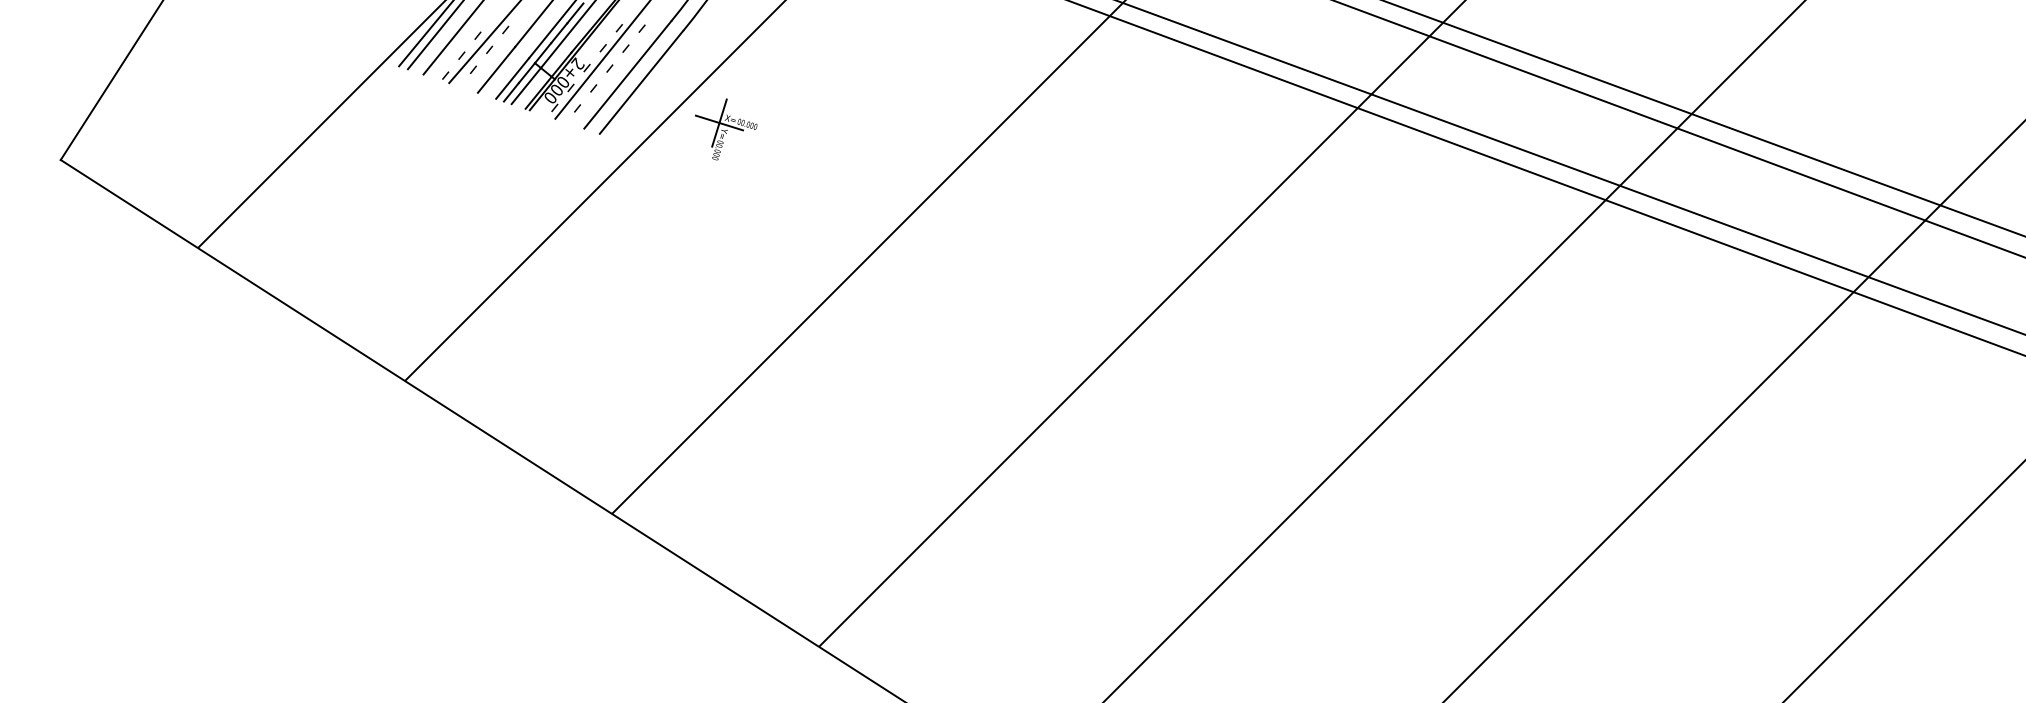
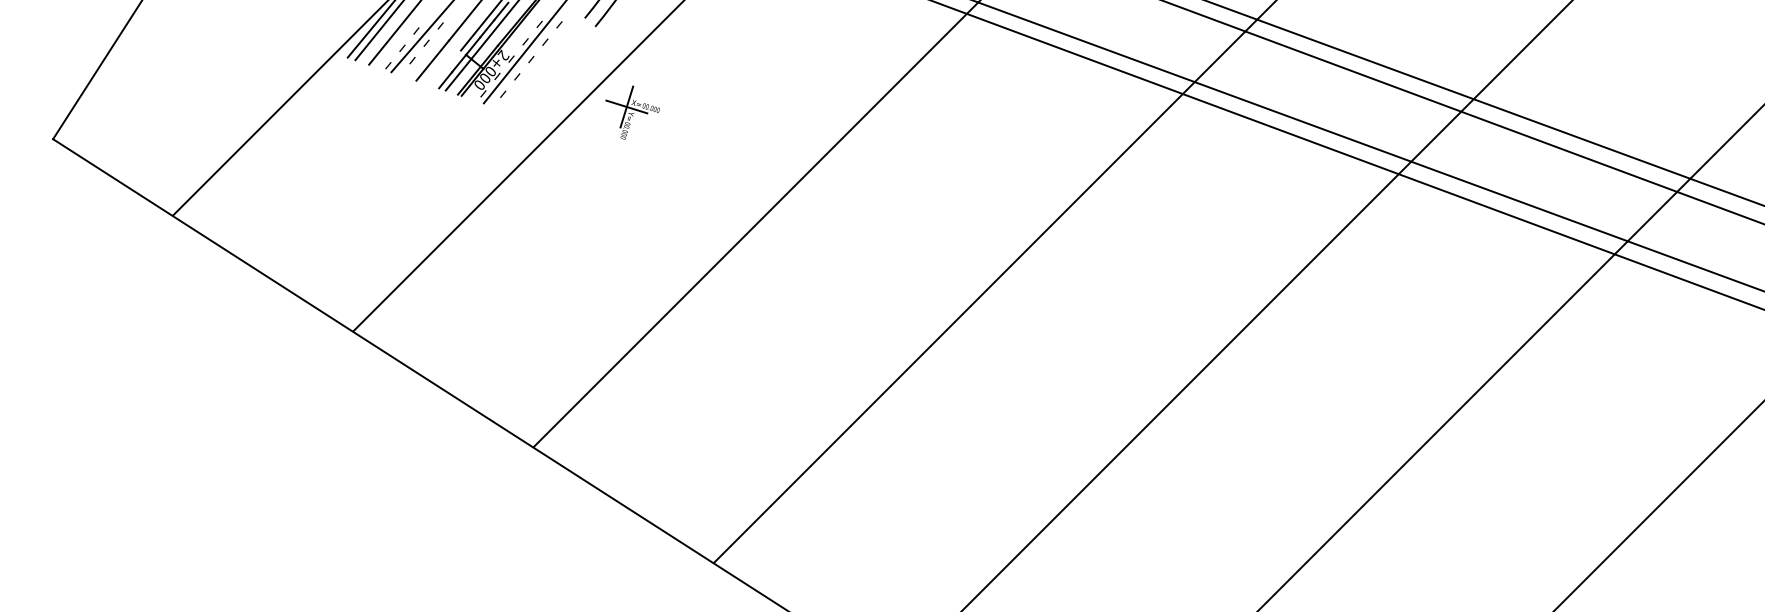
line: (627, 74) -> (546, 64), removed
line: (512, 78) -> (446, 68), removed
line: (641, 81) -> (558, 70), removed

